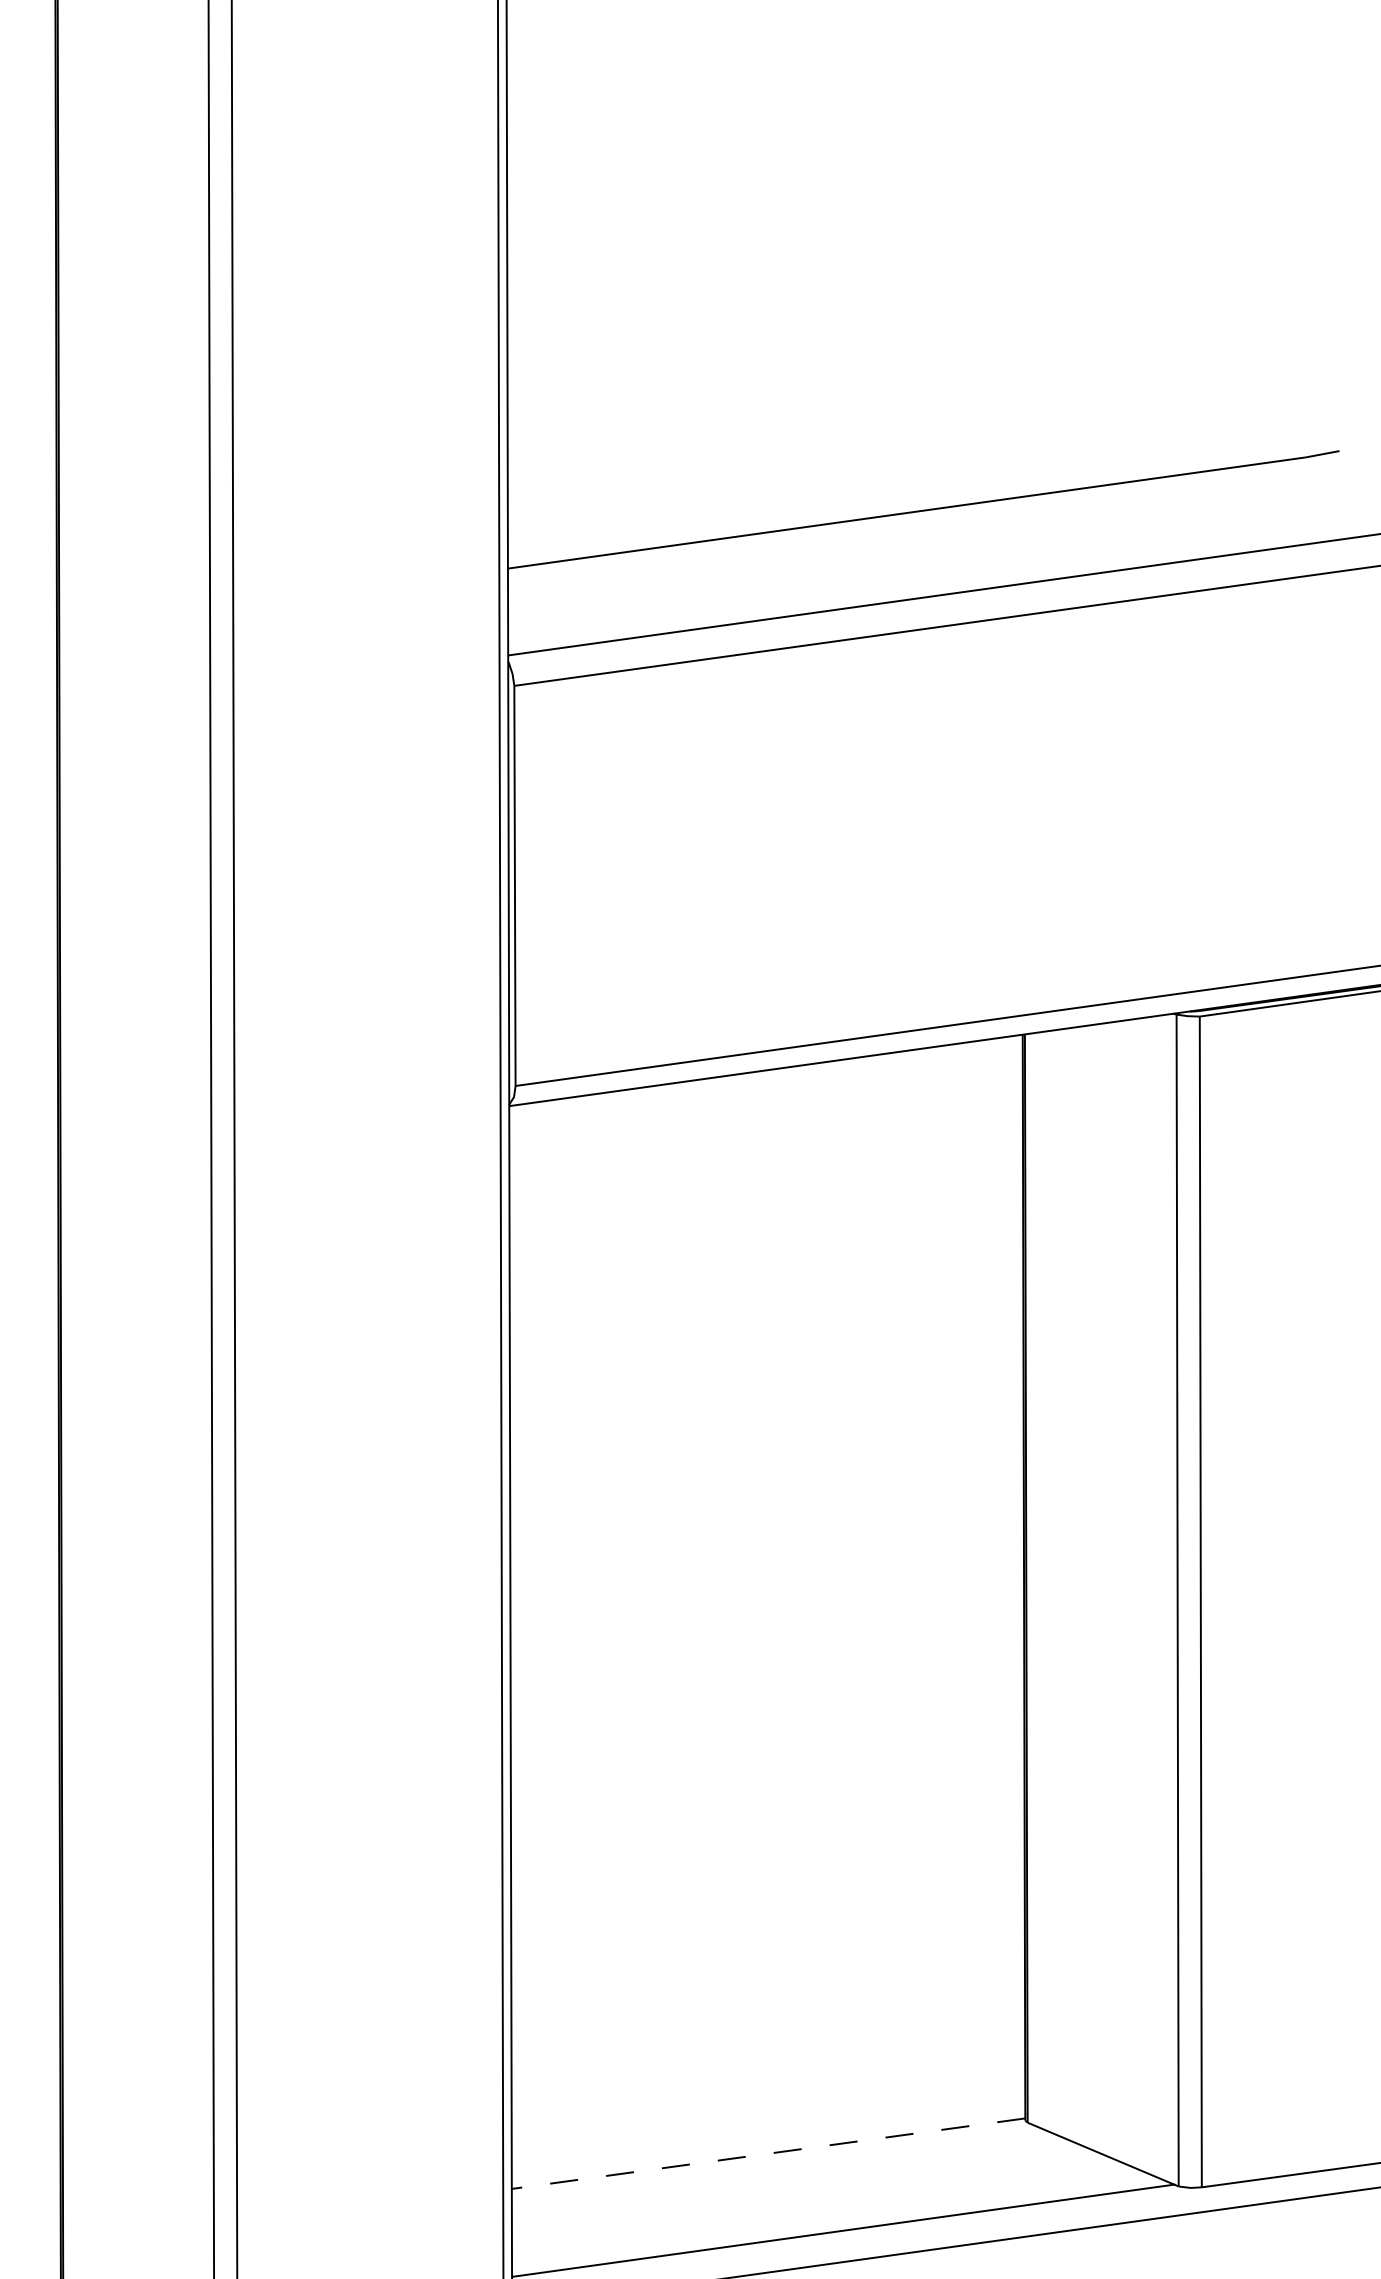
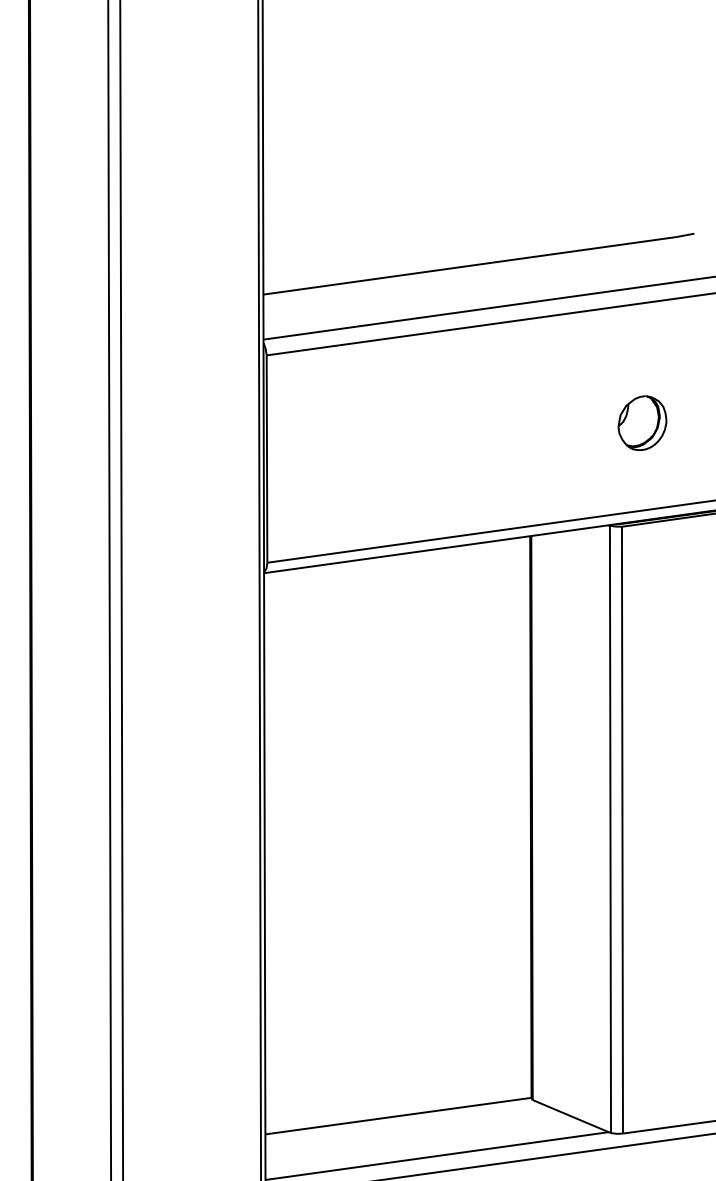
part: (1239, 817) -> (642, 423), added
line: (766, 2154) -> (397, 1116), dashed -> solid

